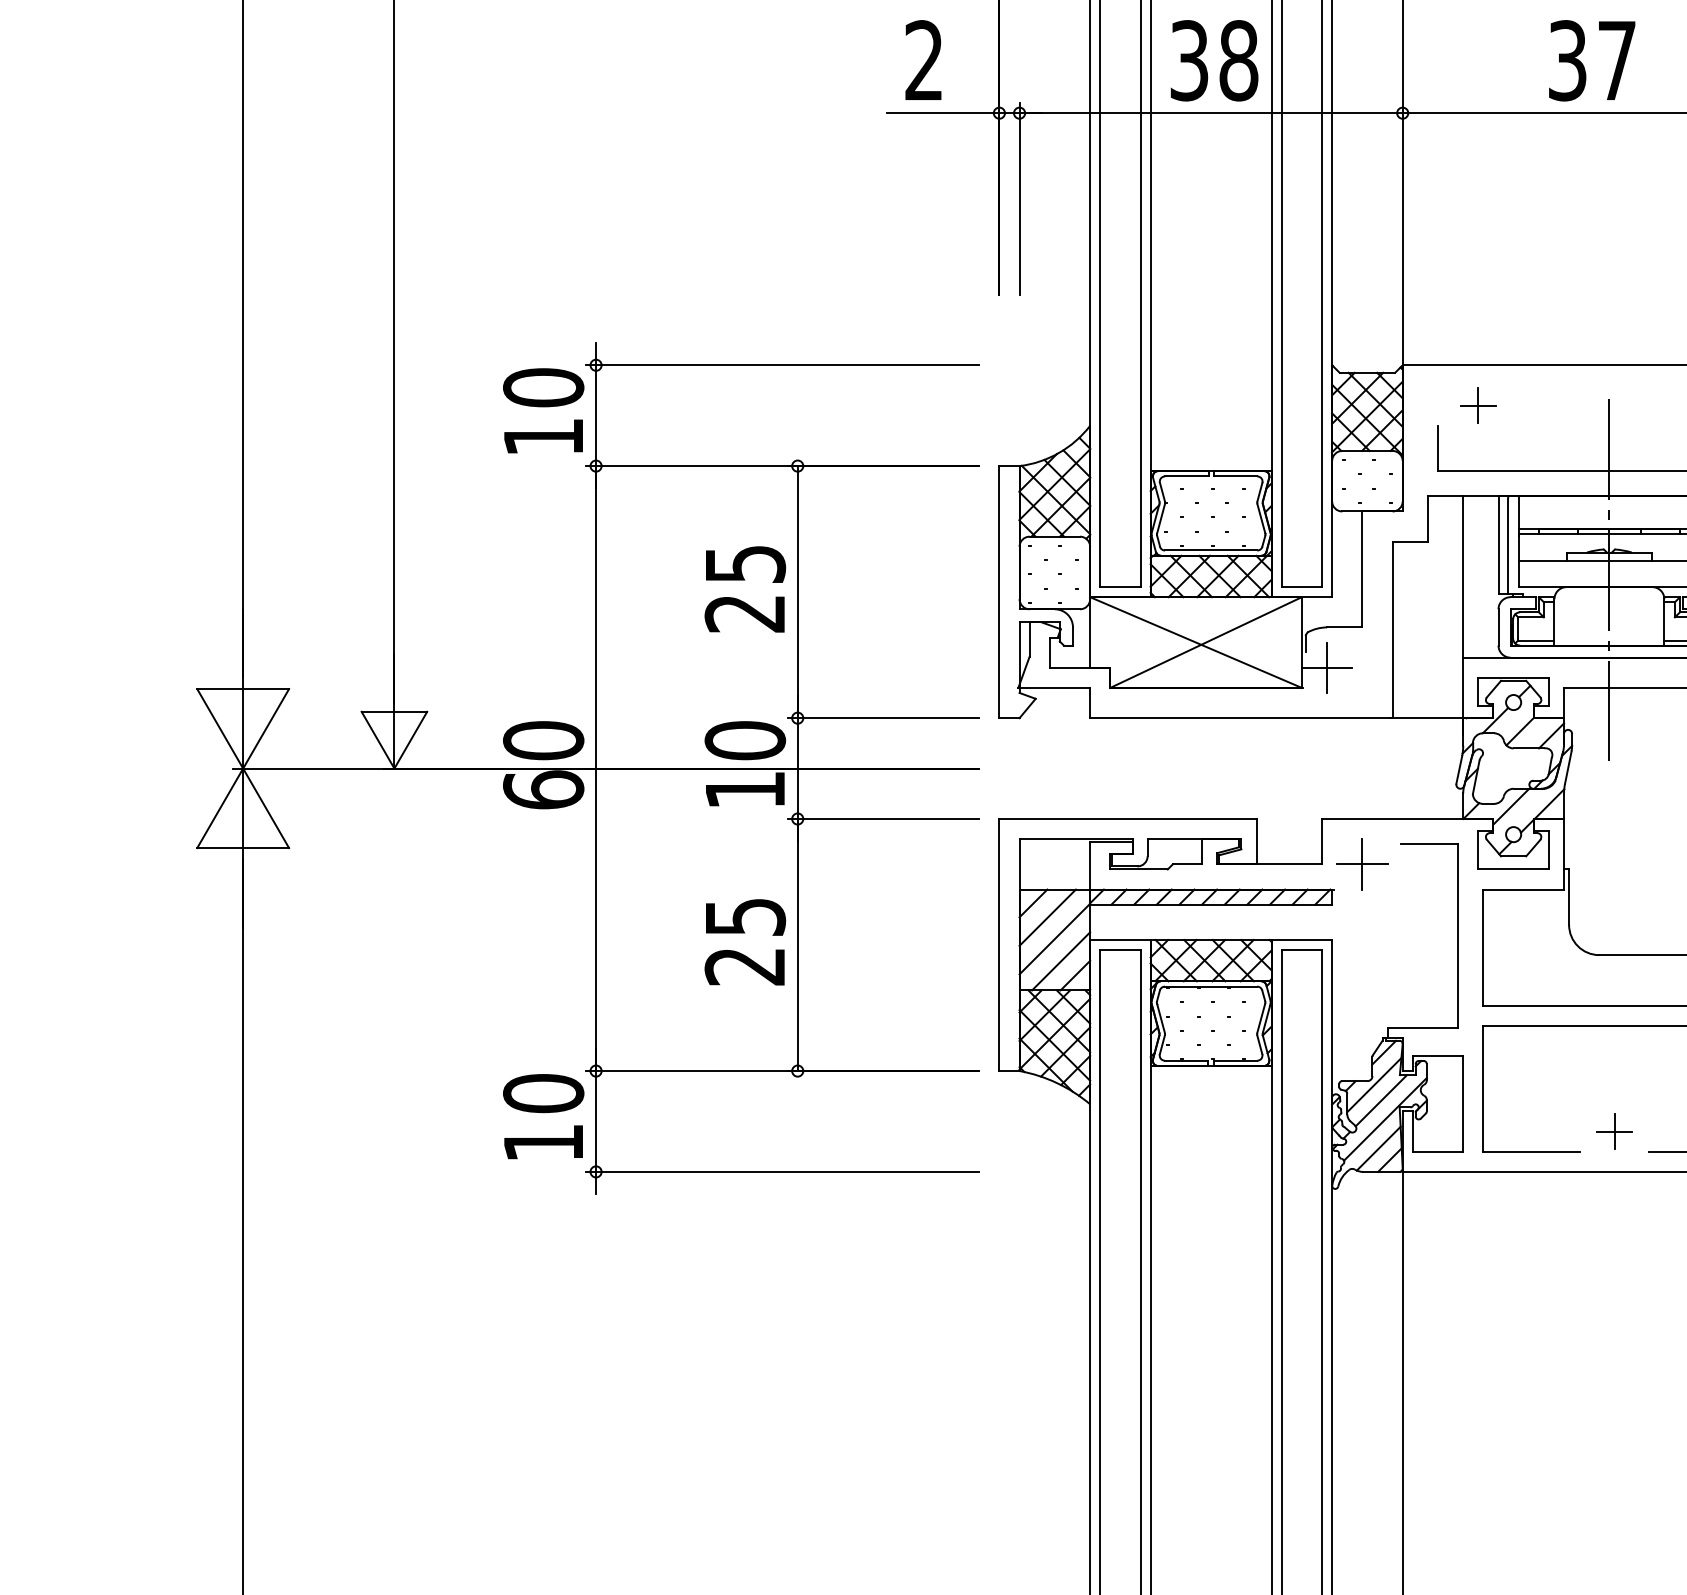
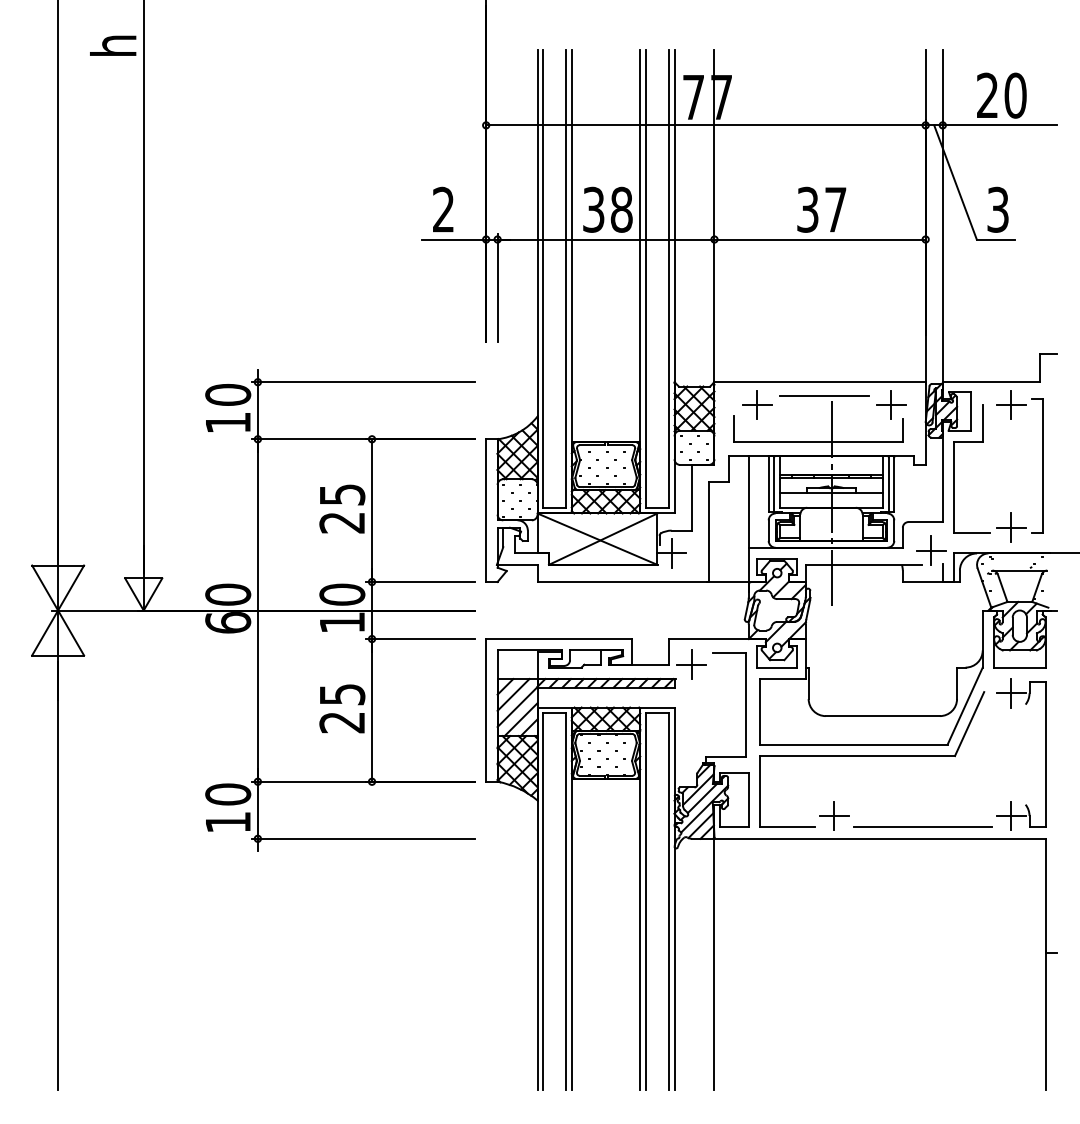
line: (1597, 390) -> (824, 396), added
part: (1478, 404) -> (757, 404), size x1.43
part: (1614, 1130) -> (834, 815), size x1.43

